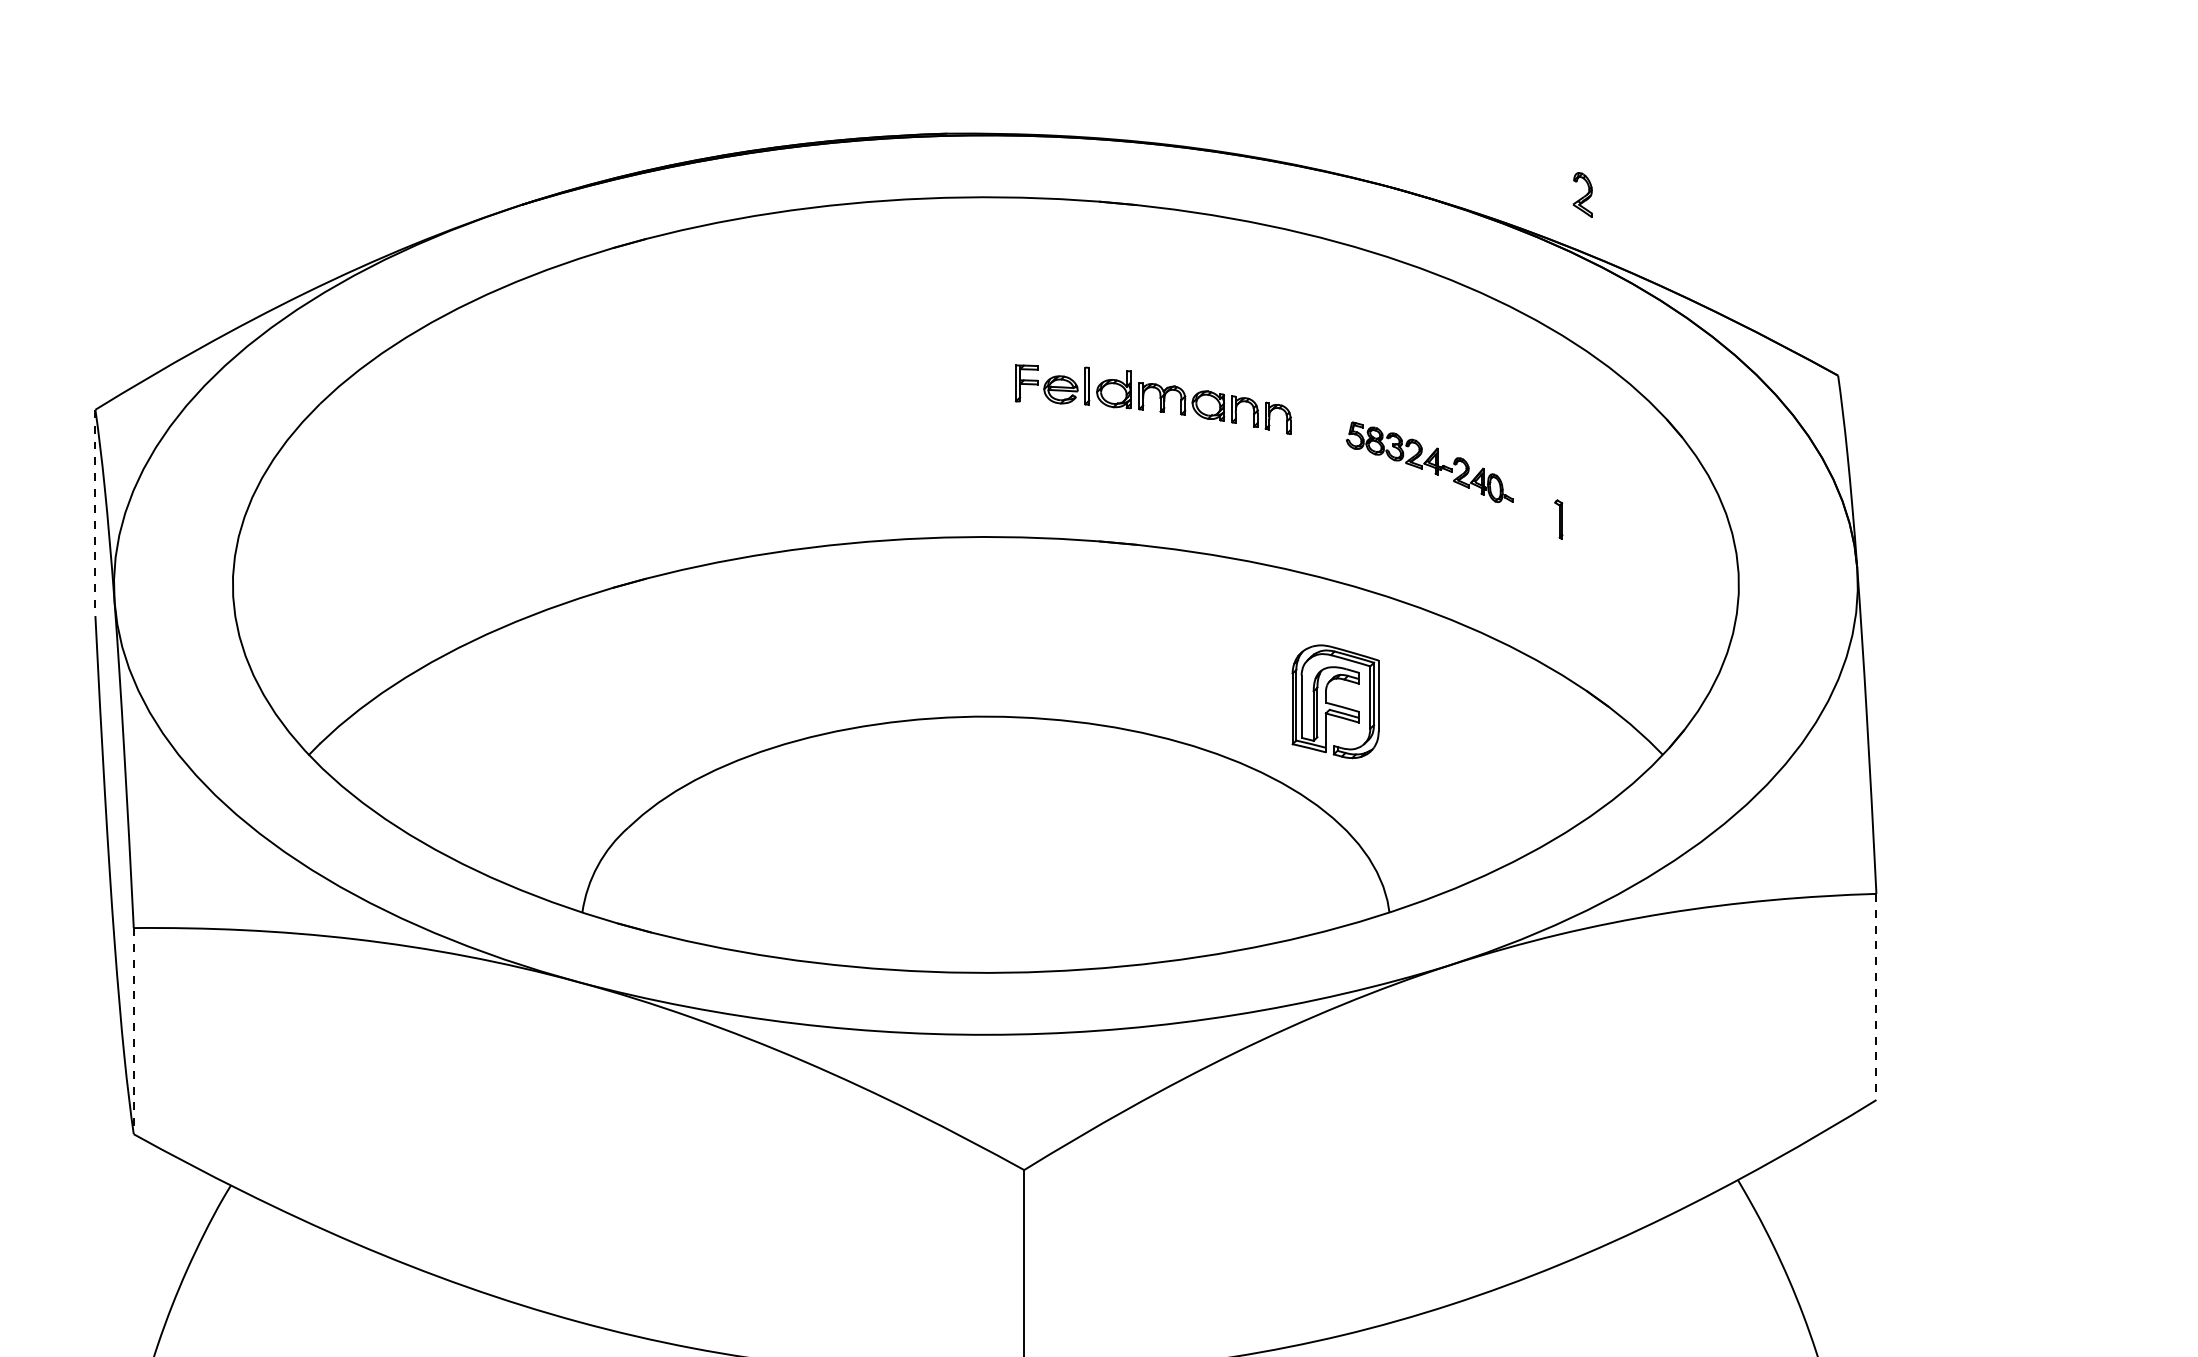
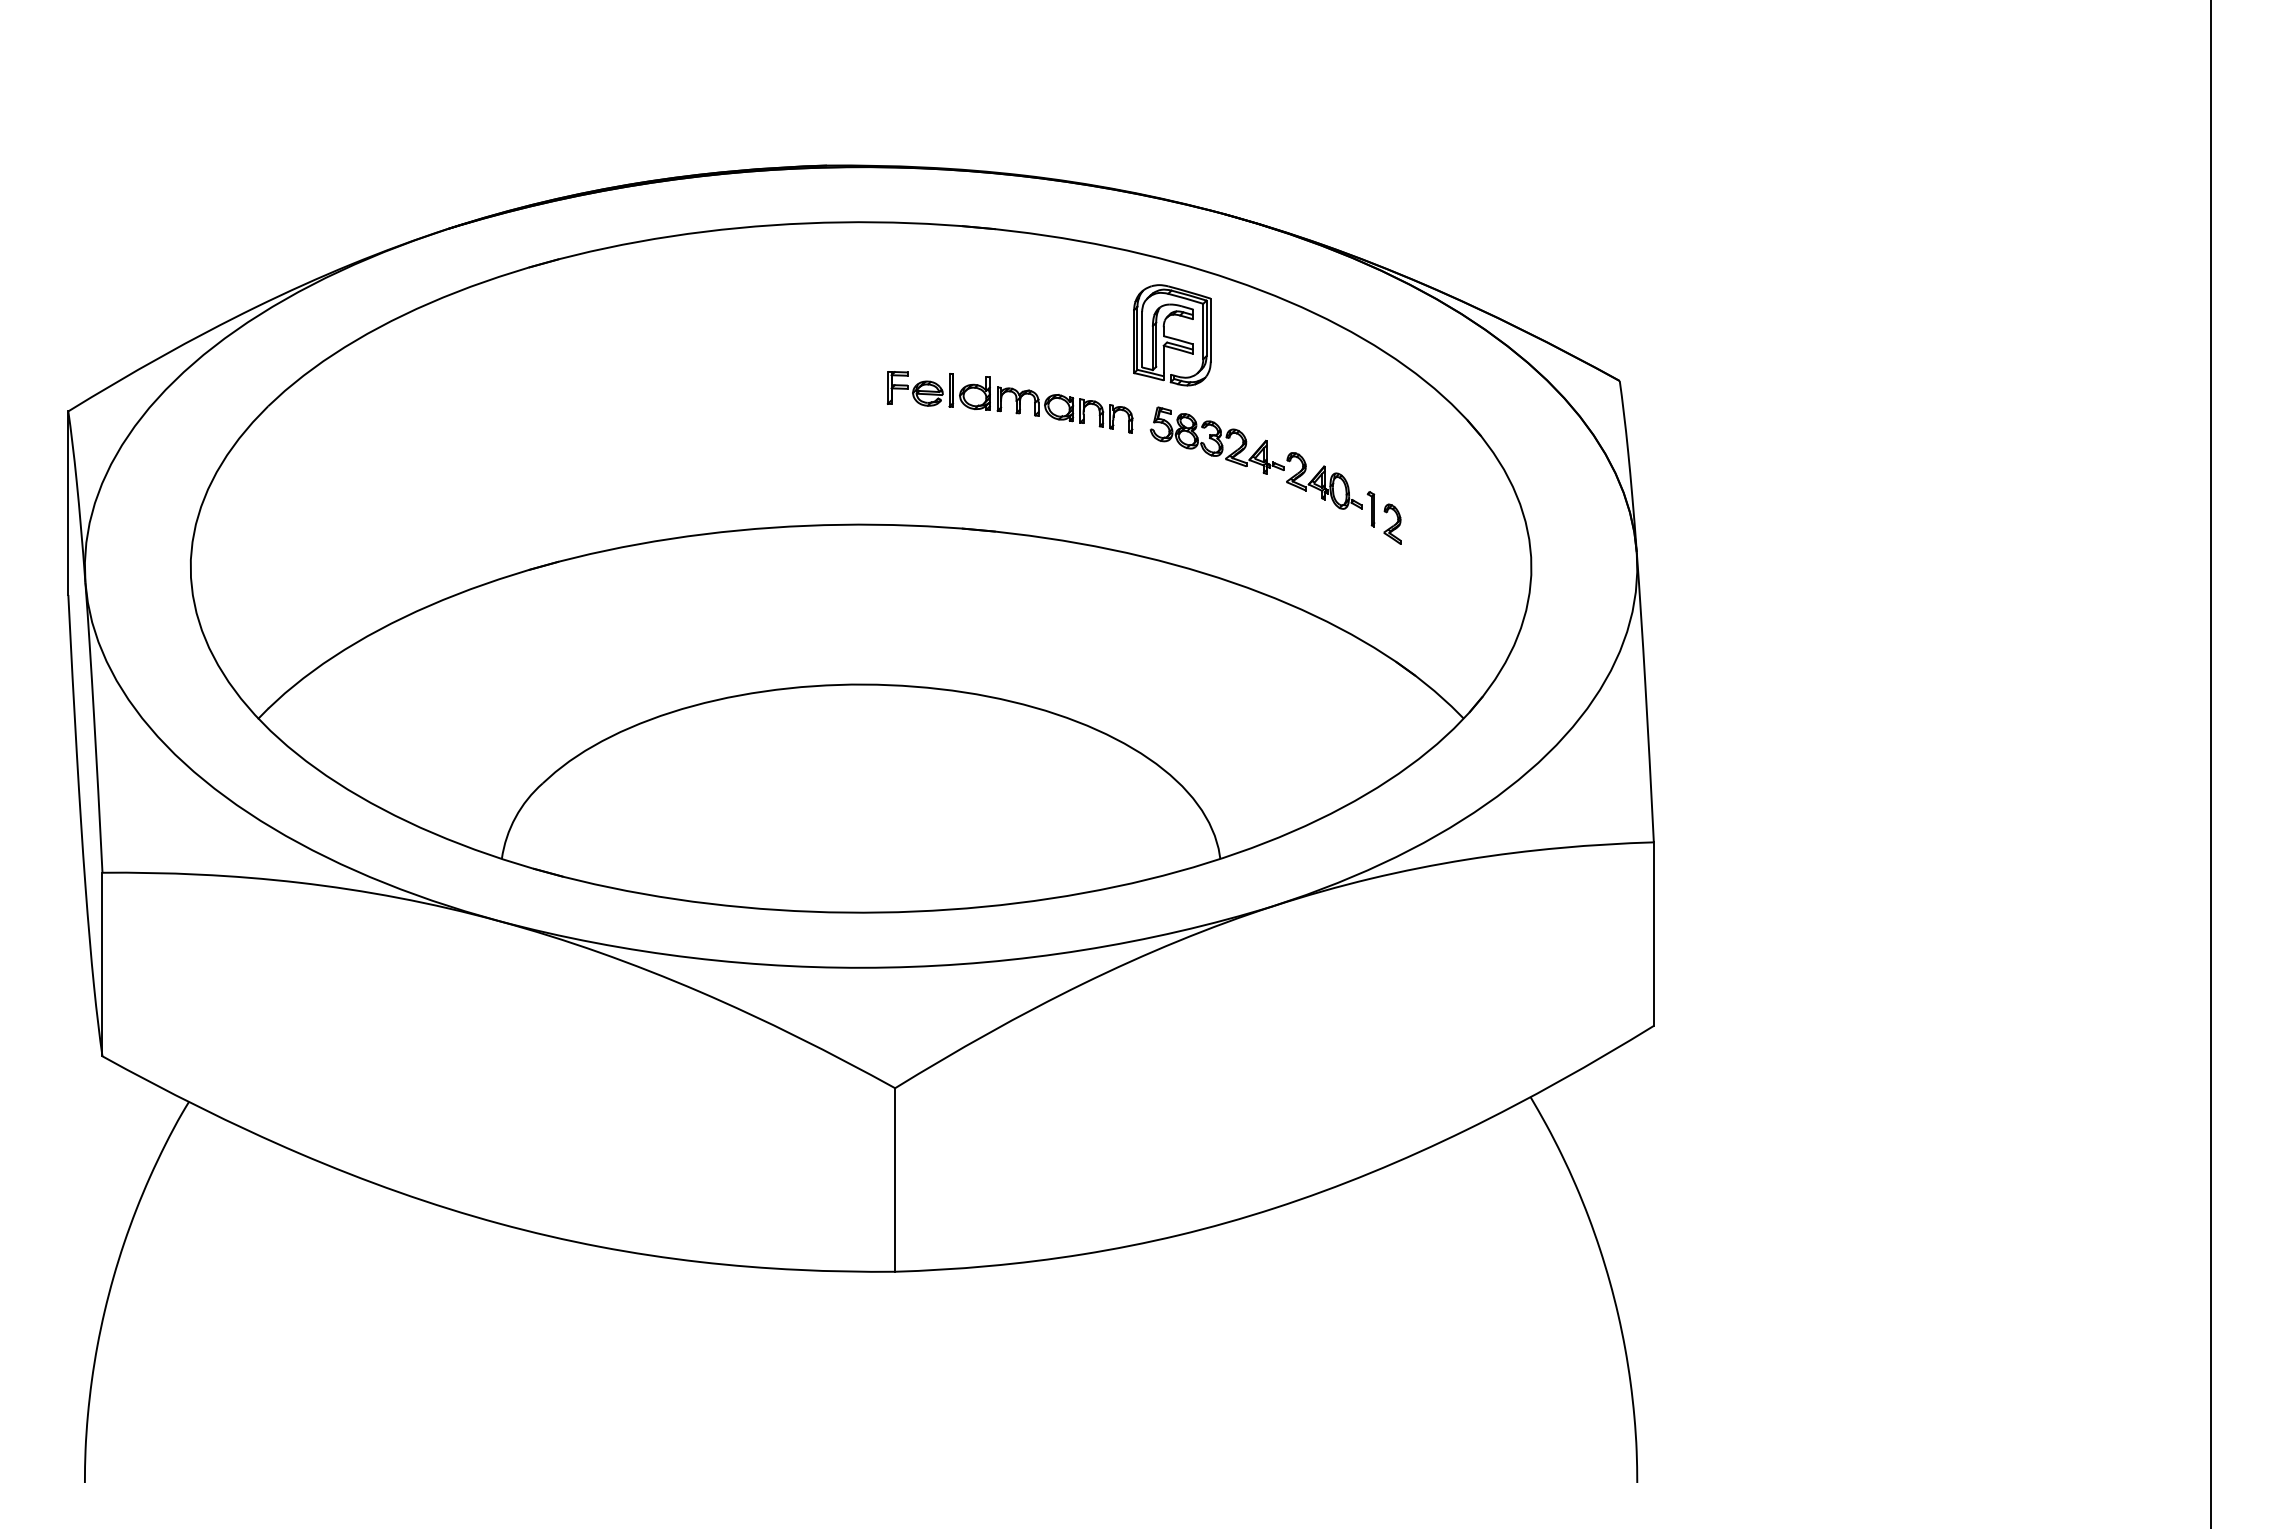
part: (1582, 194) -> (1392, 523), moved
part: (1428, 461) -> (1255, 457), size x1.43
line: (95, 513) -> (68, 503), dashed -> solid
part: (1335, 701) -> (1172, 335), moved
line: (1876, 997) -> (1653, 934), dashed -> solid
line: (133, 1031) -> (102, 964), dashed -> solid

